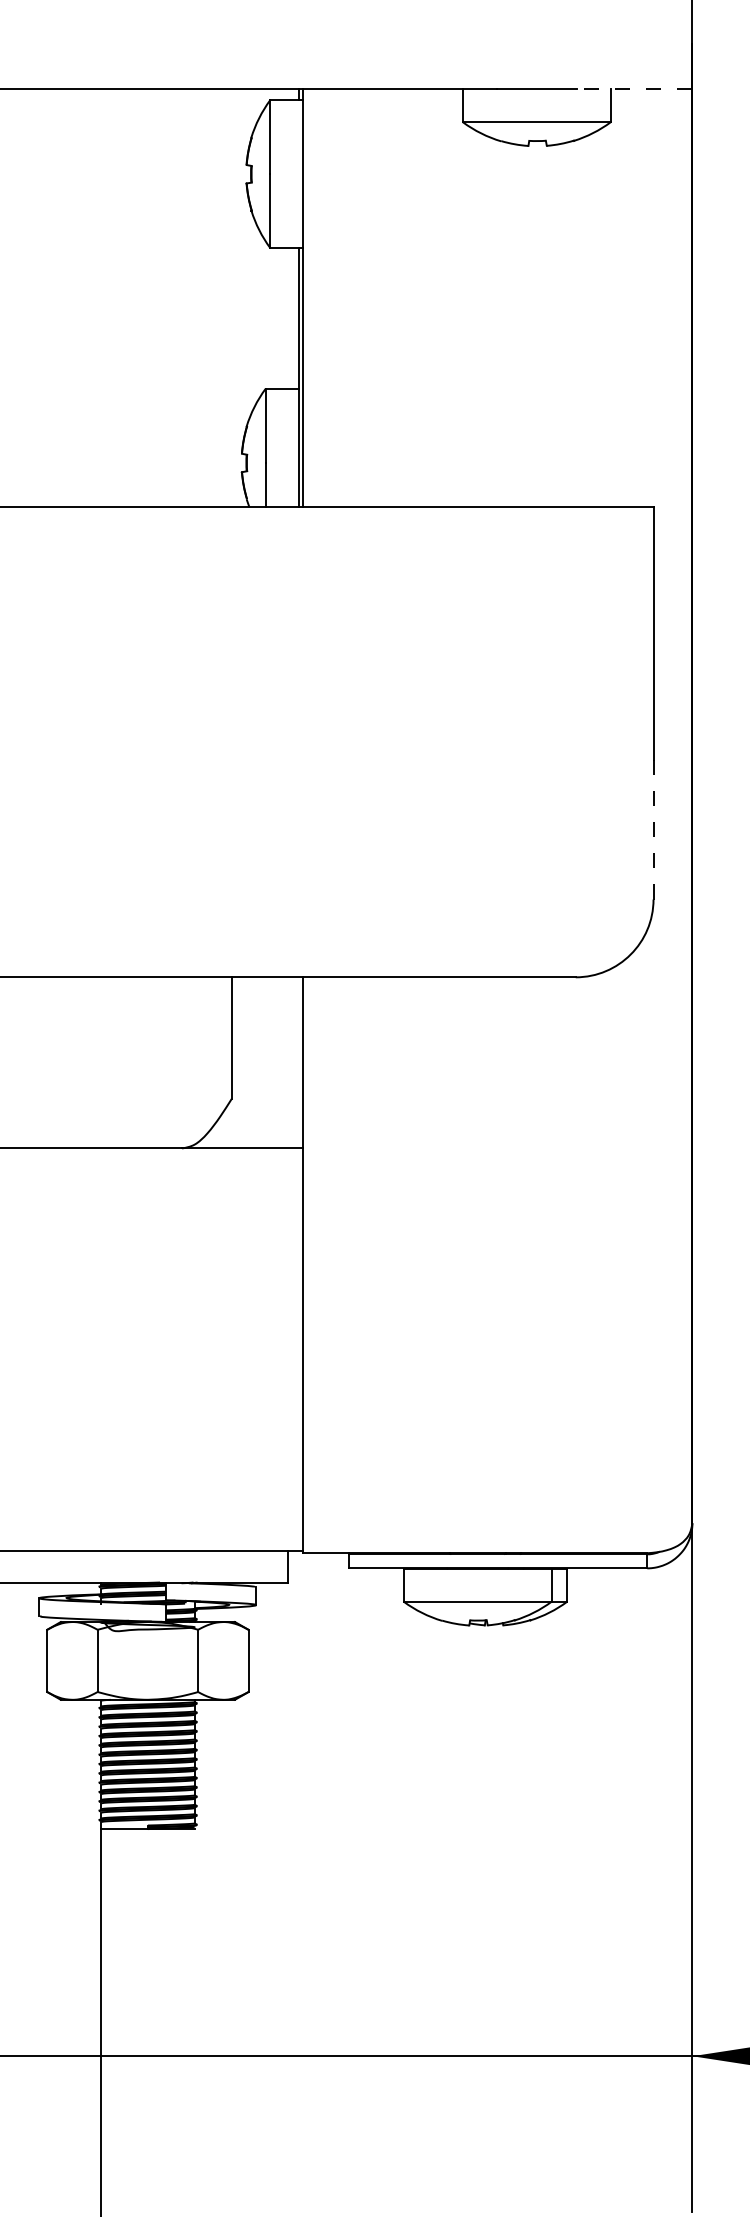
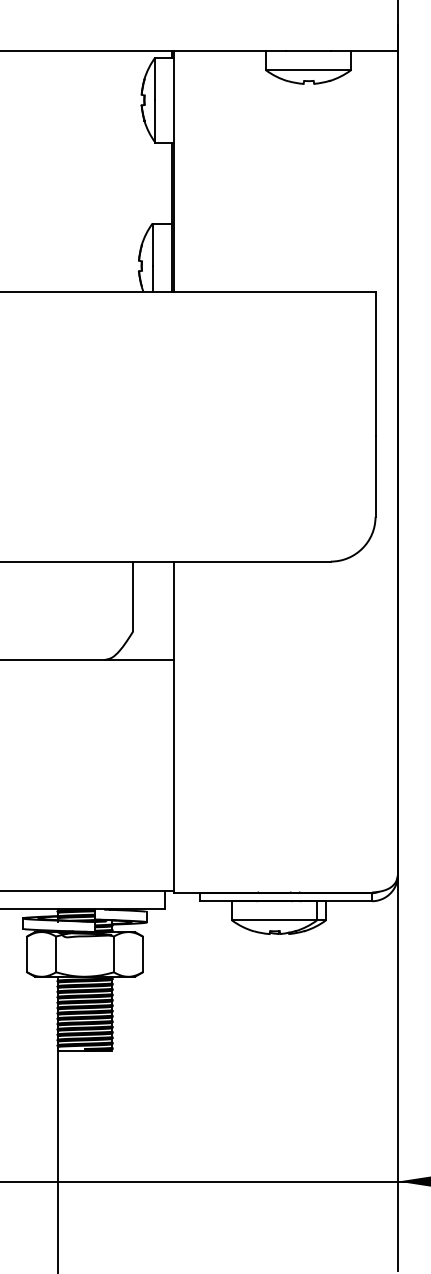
line: (634, 89) -> (364, 51), dashed -> solid
line: (653, 829) -> (375, 476), dashed -> solid

